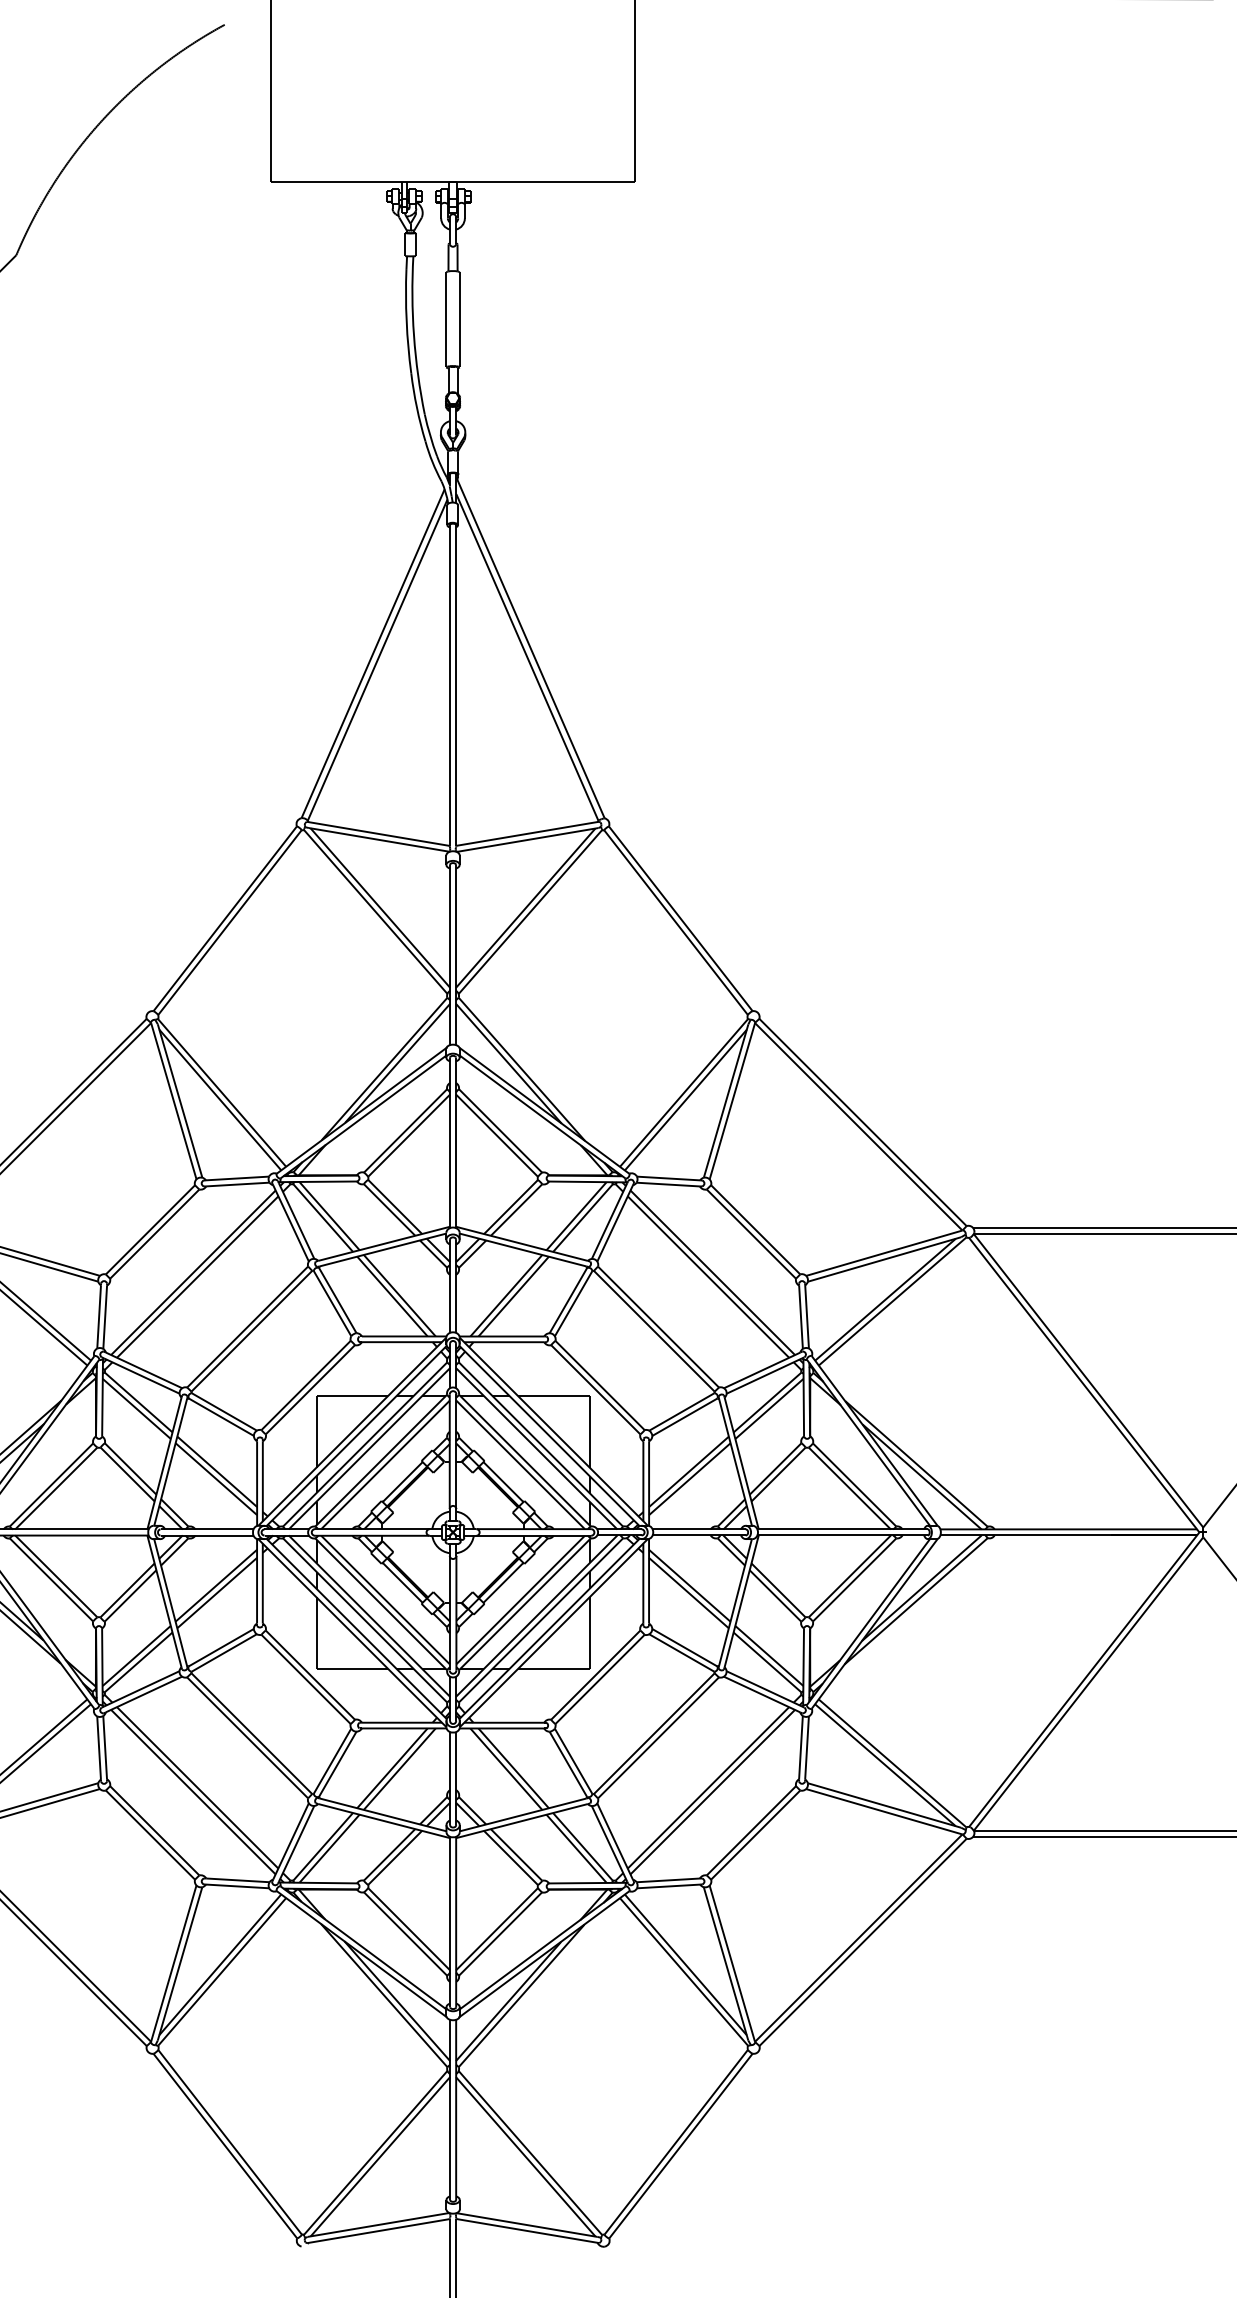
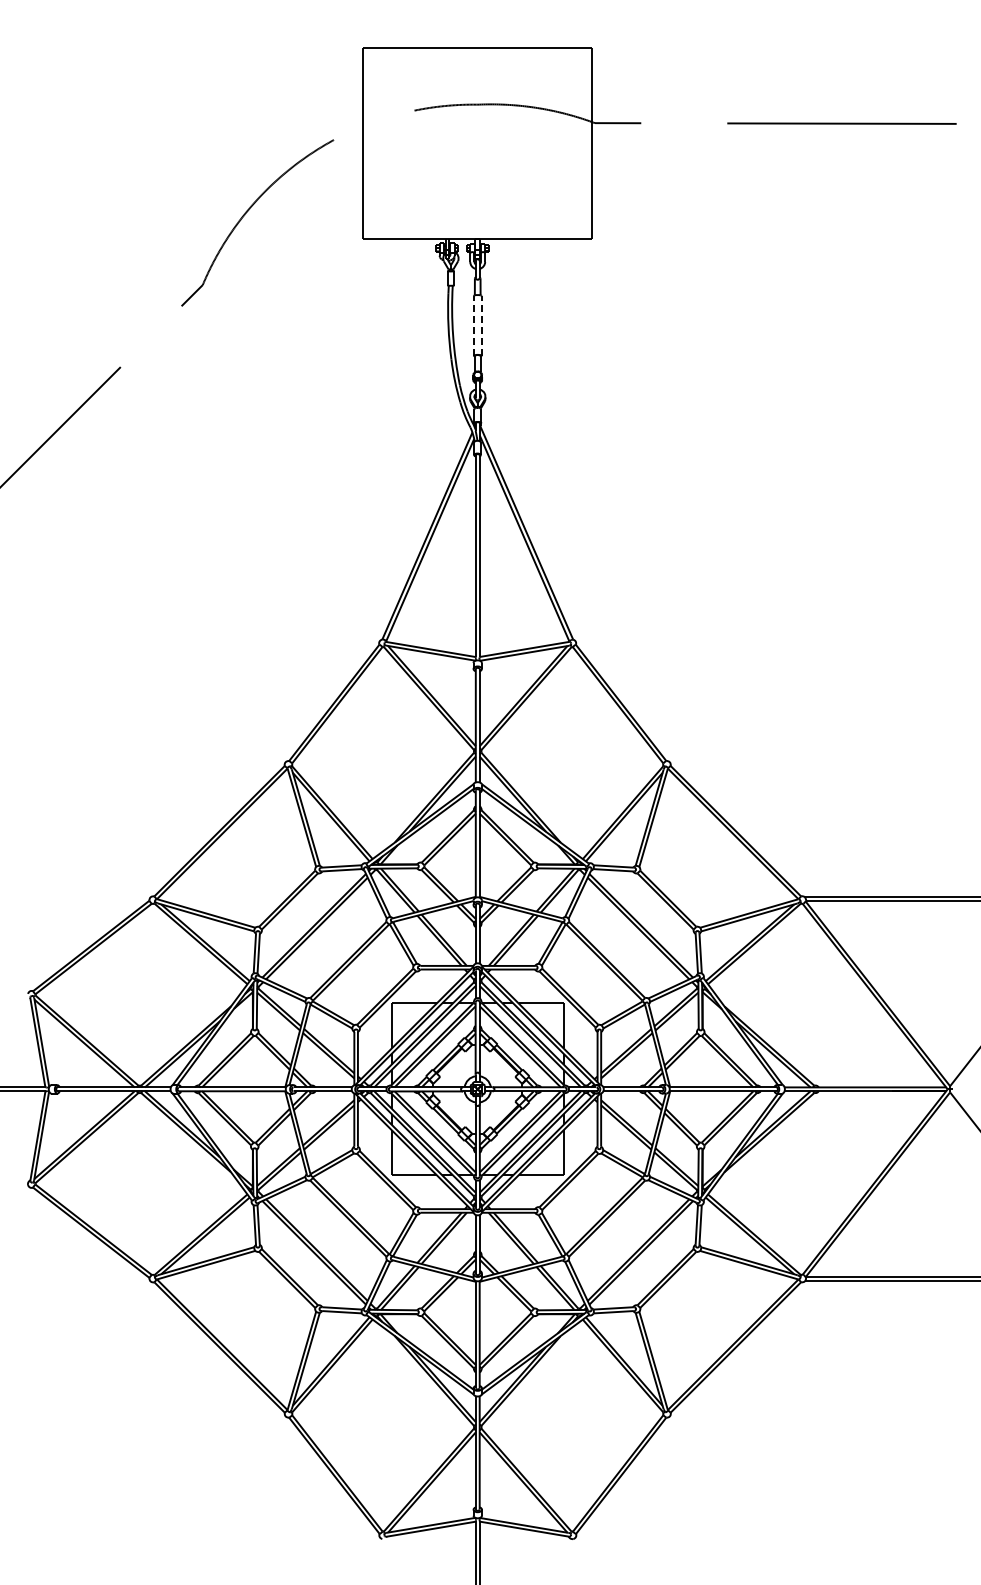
line: (446, 319) -> (473, 325), solid -> dashed
line: (459, 319) -> (481, 325), solid -> dashed

